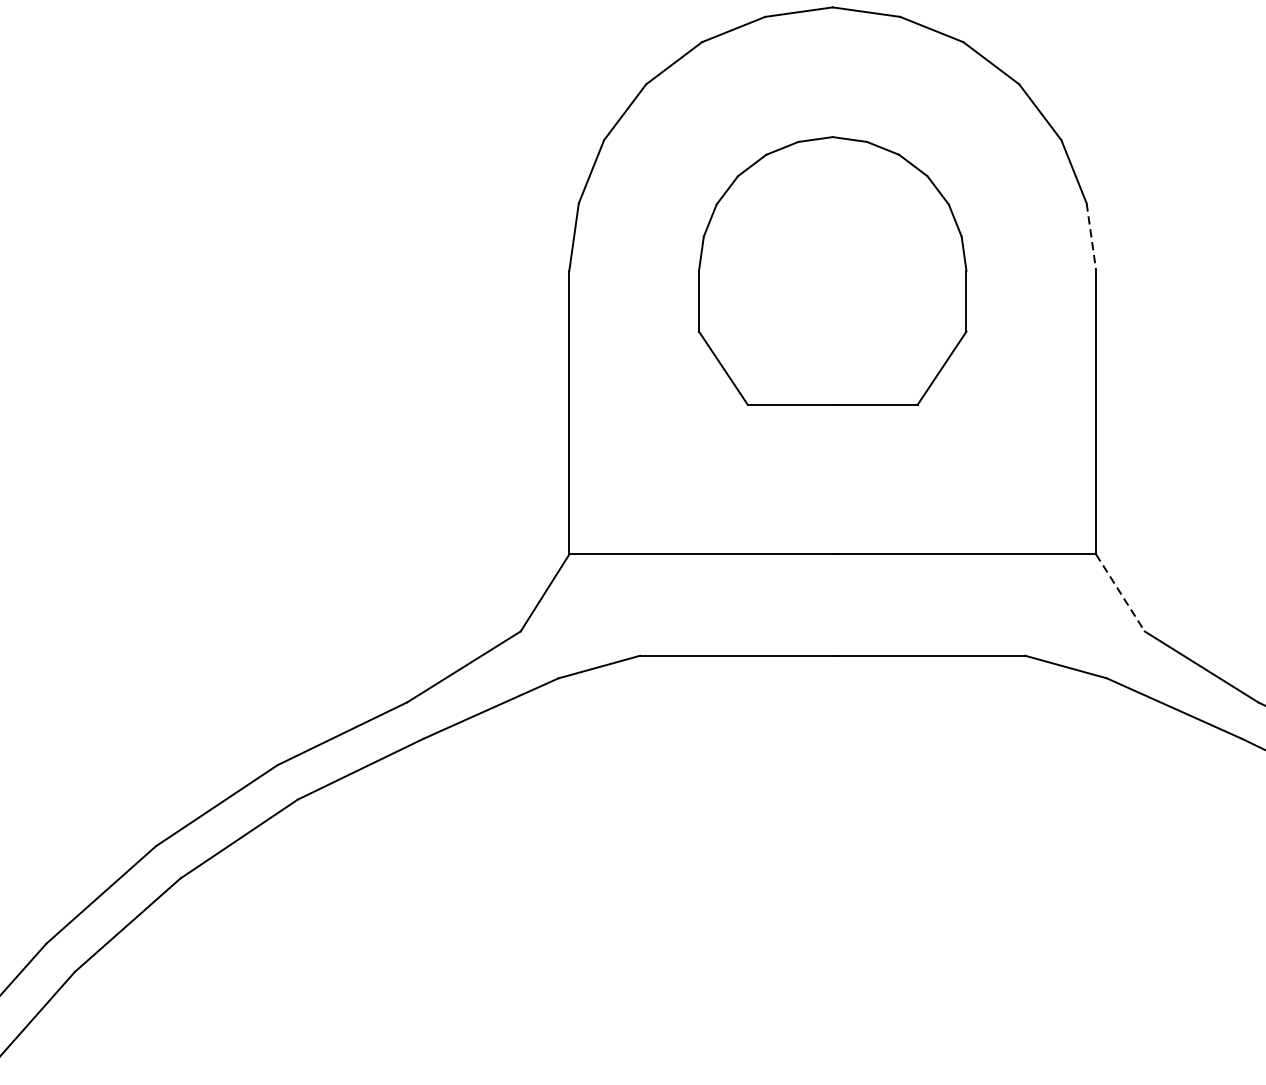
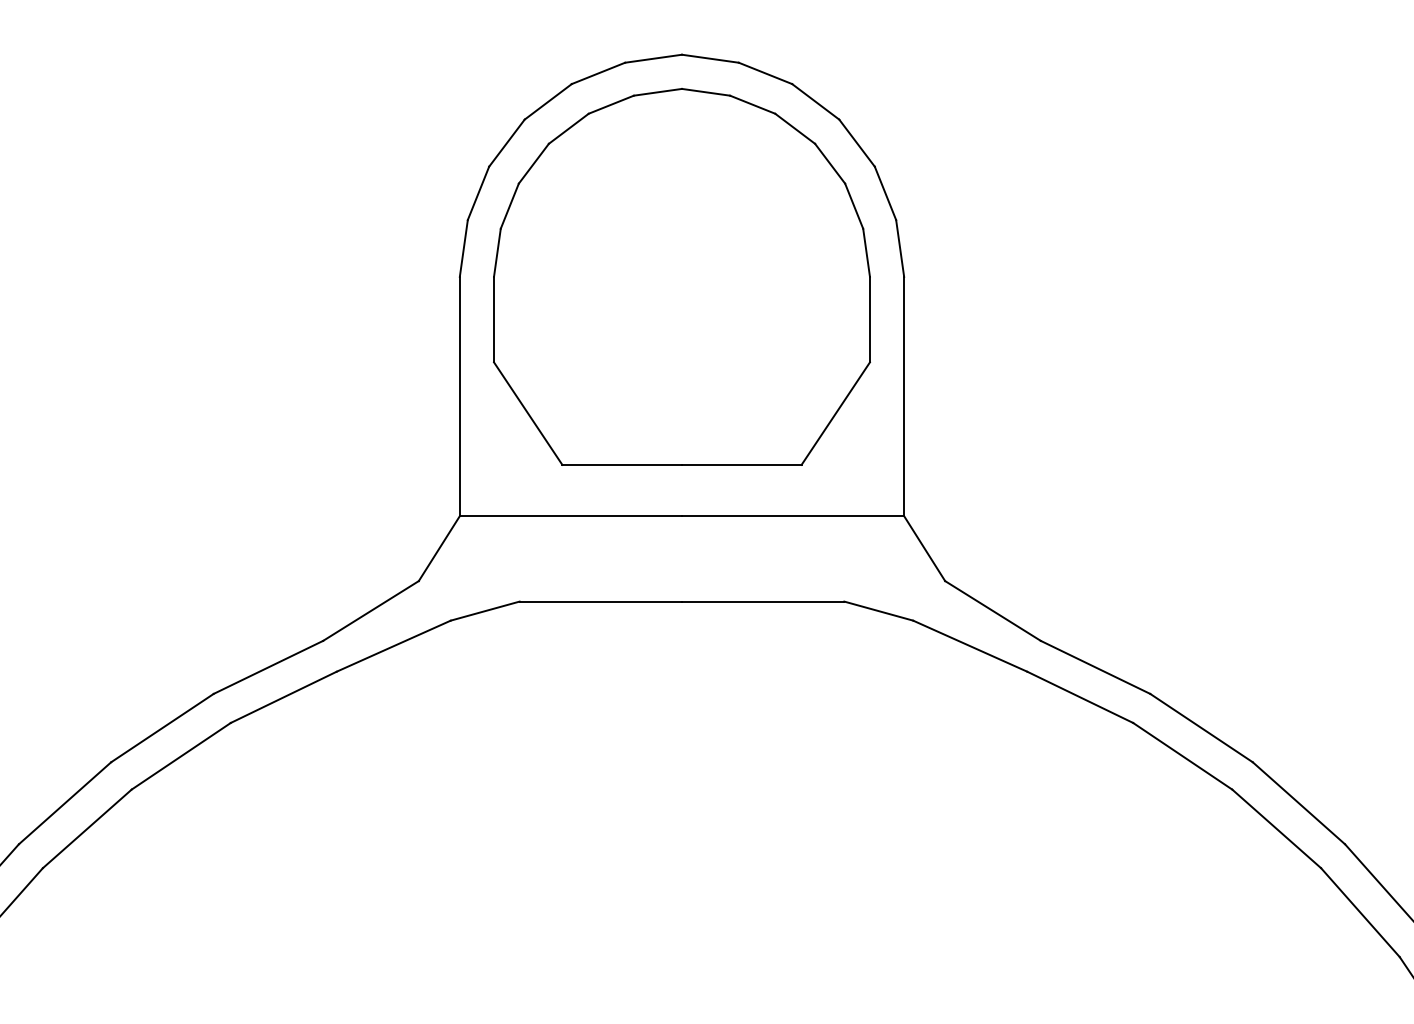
line: (1091, 237) -> (900, 248), dashed -> solid
part: (832, 270) -> (681, 276), size x1.67
line: (1120, 593) -> (924, 549), dashed -> solid

